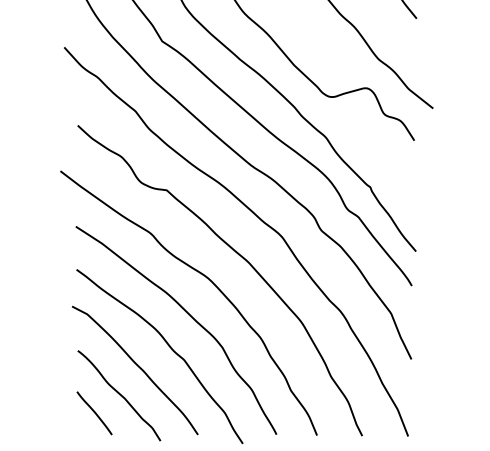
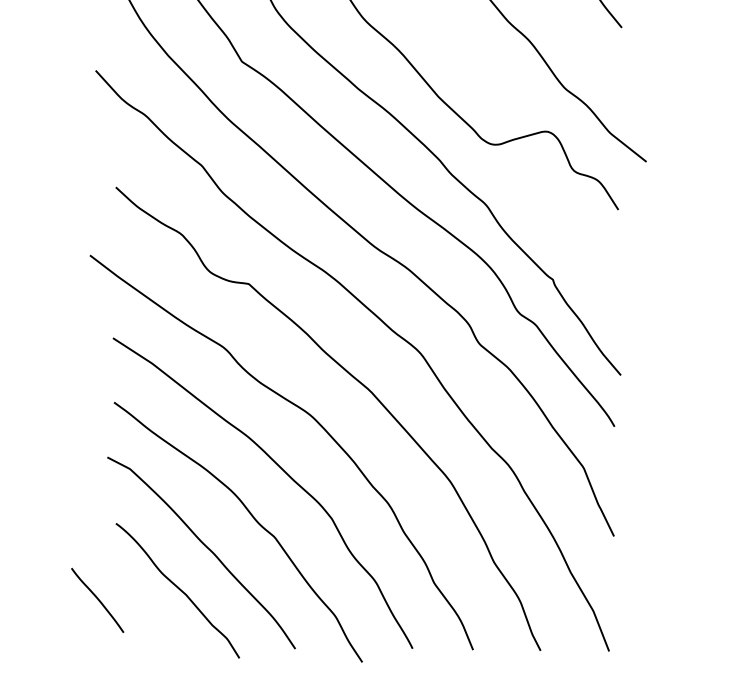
curve: (94, 413) -> (97, 600), moved

